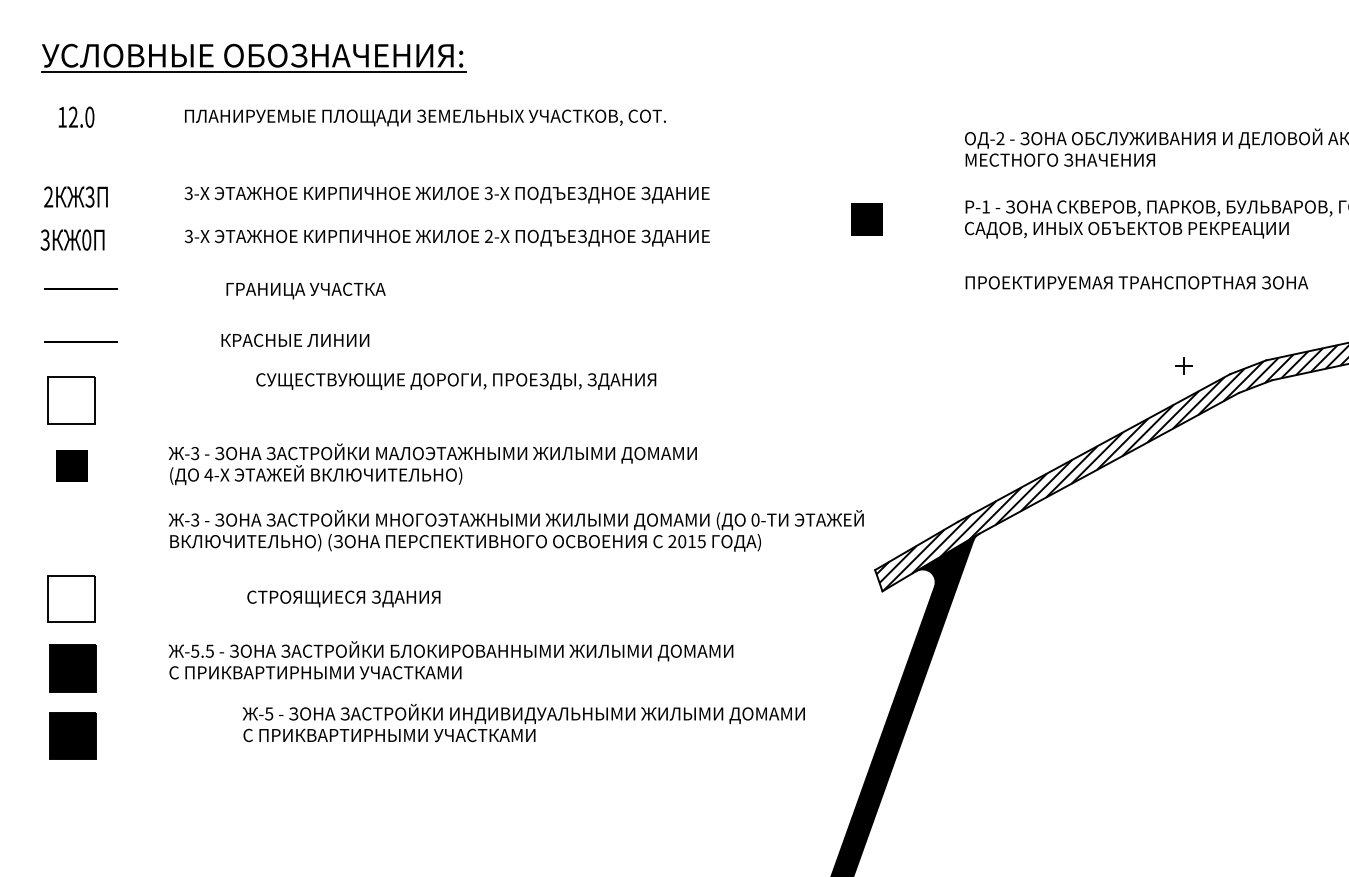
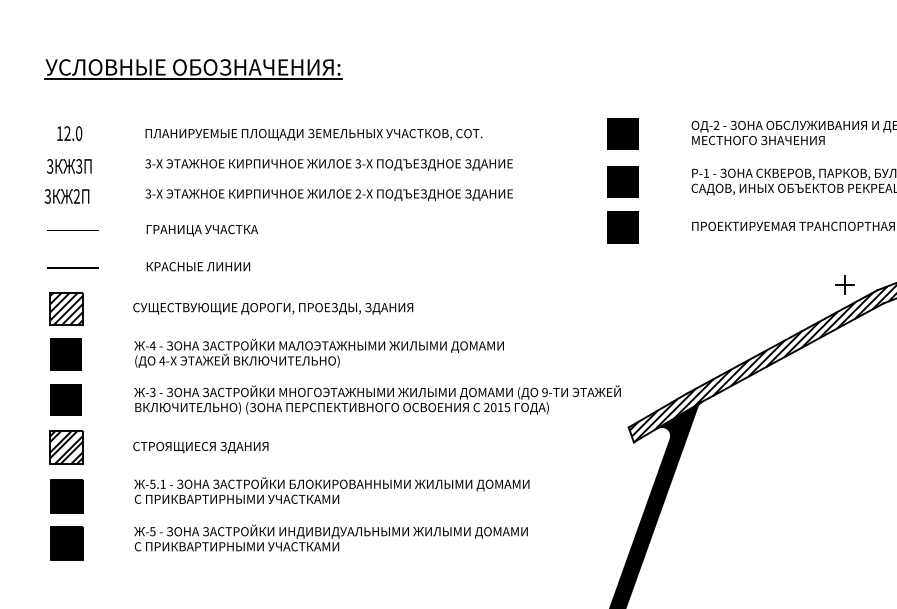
text: (76, 116) -> (69, 133), moved
text: (425, 117) -> (314, 134), moved
fill: (867, 151) -> (623, 134), added
text: (48, 197) -> (50, 166), 2 -> 3
part: (866, 219) -> (622, 182), size x1.43
text: (86, 239) -> (76, 196), 0 -> 2
fill: (867, 284) -> (623, 227), added
text: (305, 290) -> (202, 230), moved
text: (295, 339) -> (198, 266), moved
part: (1183, 365) -> (844, 284), size x1.67
text: (456, 381) -> (273, 308), moved
hatch: (71, 400) -> (66, 308), added
text: (194, 453) -> (152, 345), -3 -> -4
part: (71, 465) -> (66, 354), size x1.43
text: (755, 519) -> (545, 392), 0- -> 9-
part: (71, 530) -> (66, 399), added
hatch: (71, 598) -> (66, 447), added
text: (343, 598) -> (200, 447), moved
text: (209, 650) -> (162, 483), -5.5 -> -5.1
text: (523, 723) -> (330, 538), moved

